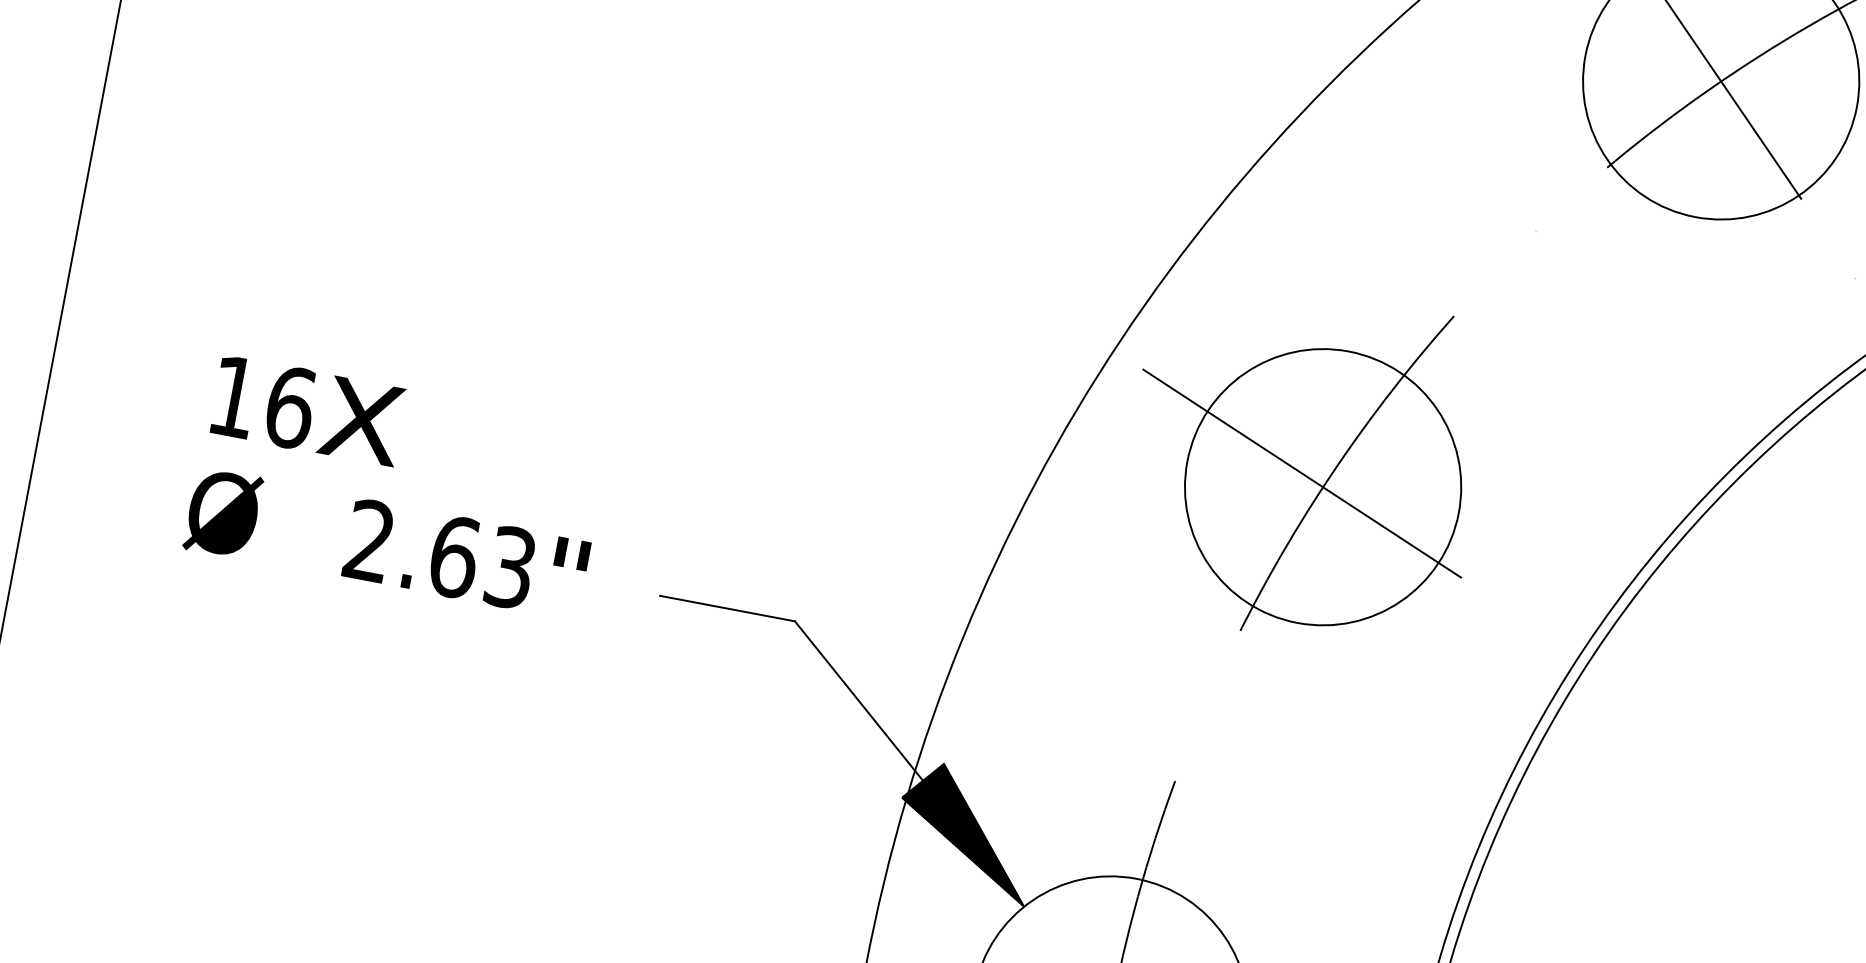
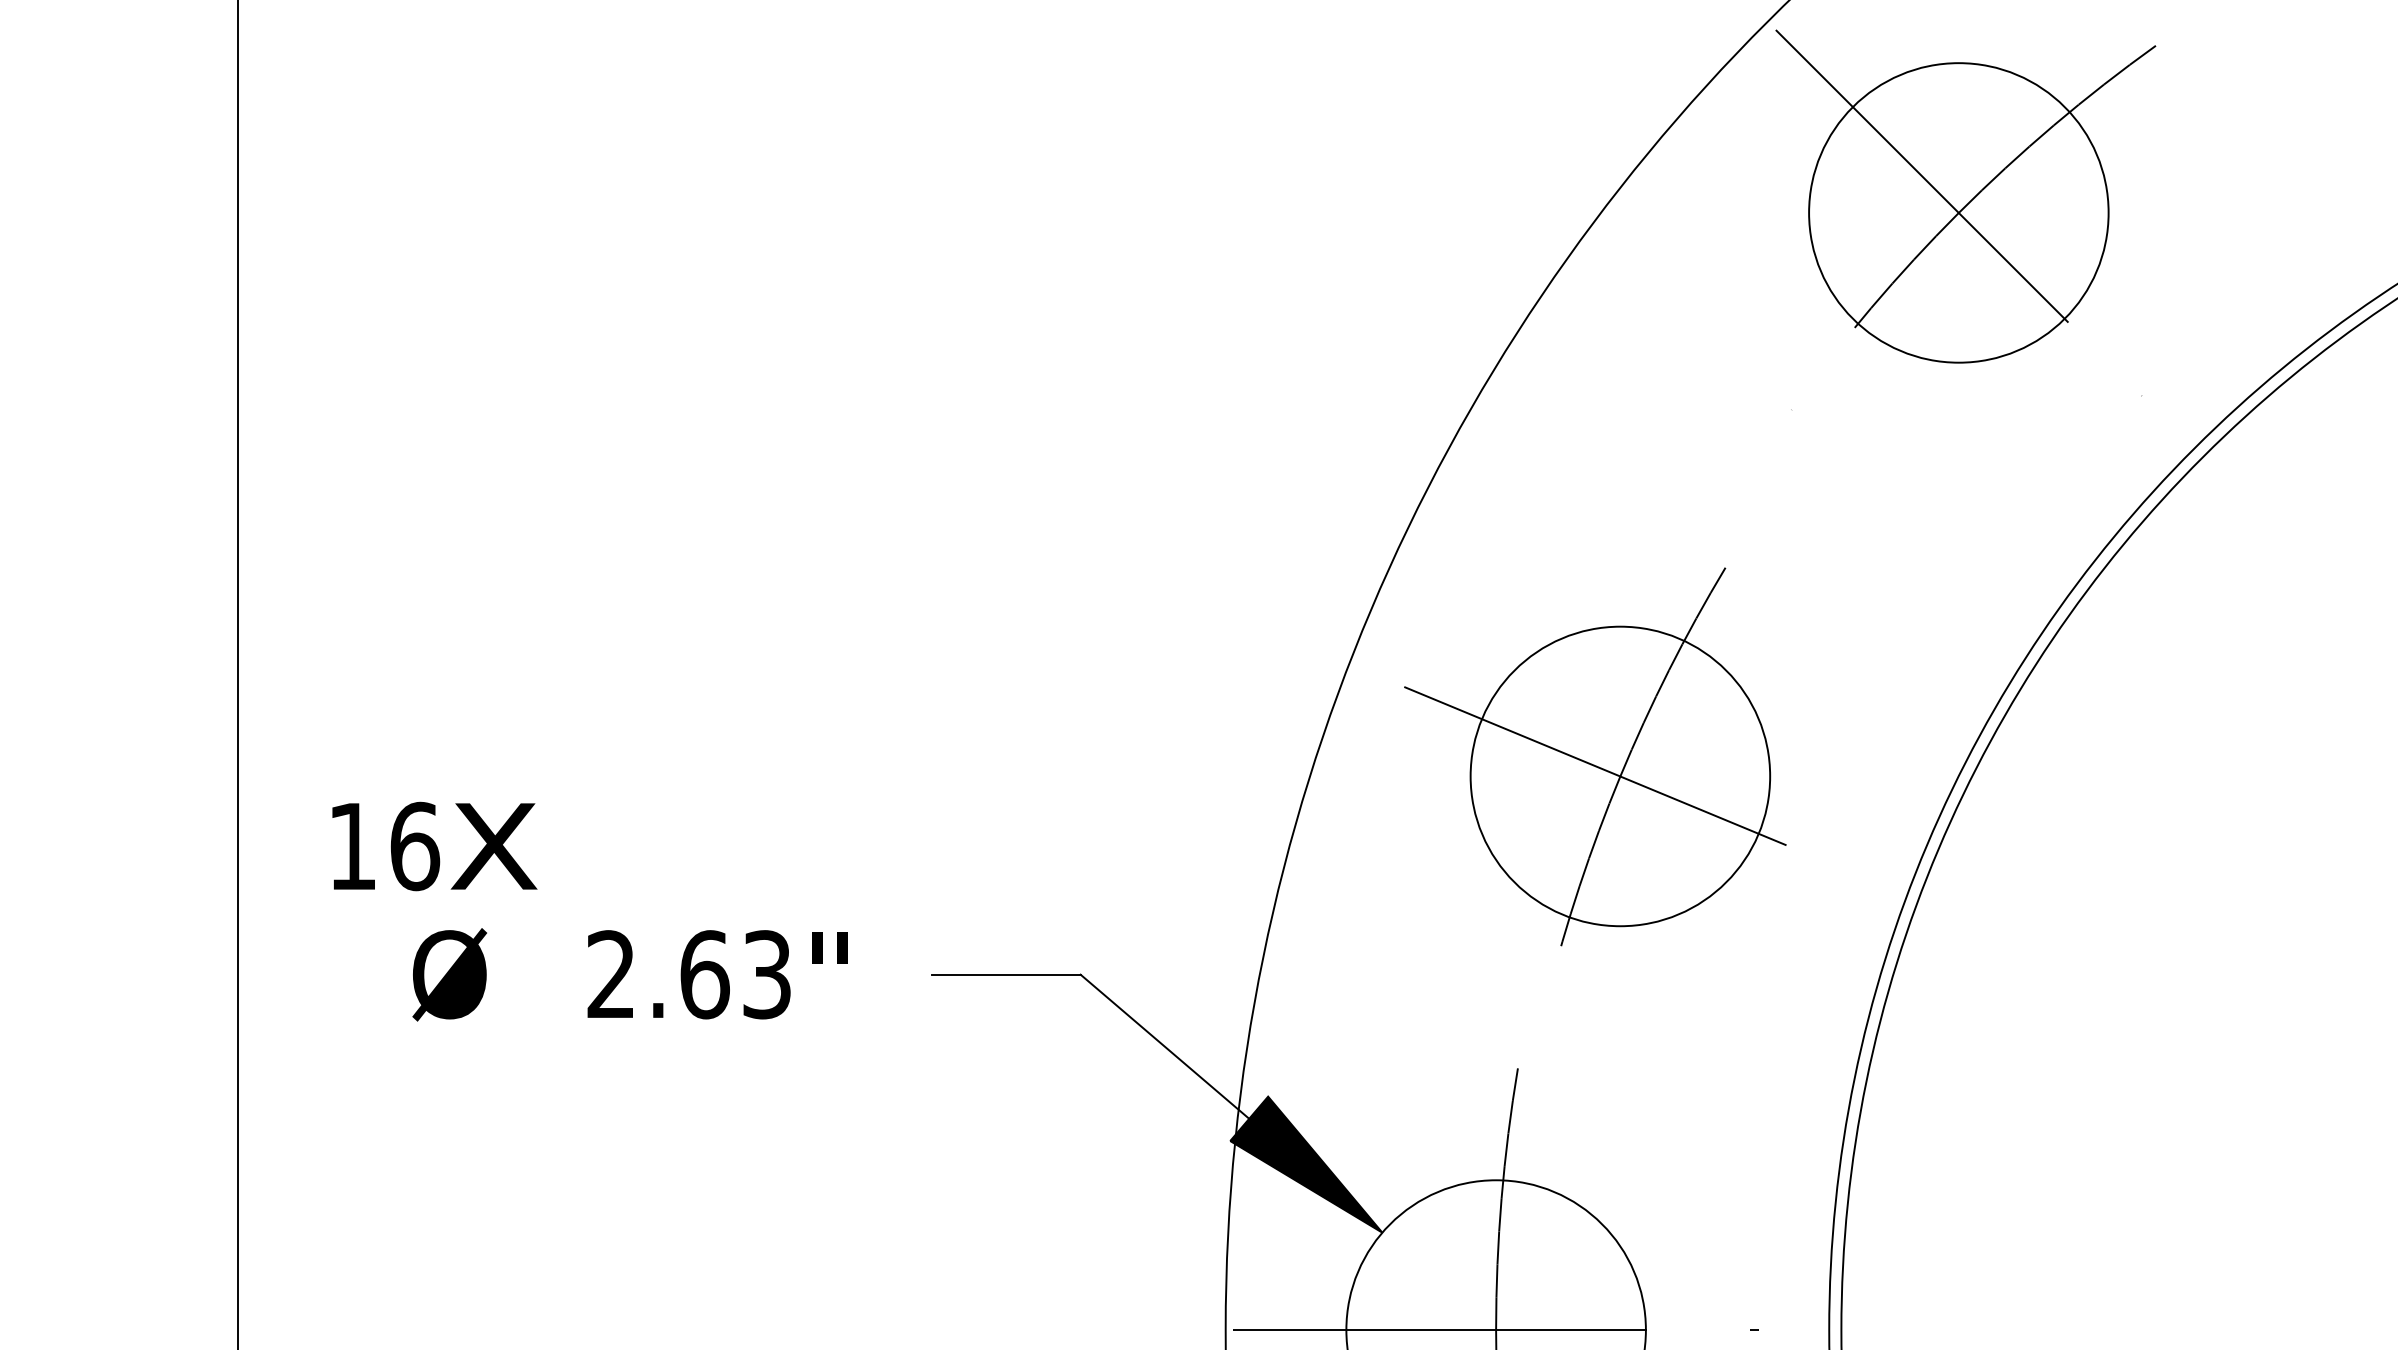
text: (308, 410) -> (434, 846), moved
part: (1303, 464) -> (1595, 756), moved

